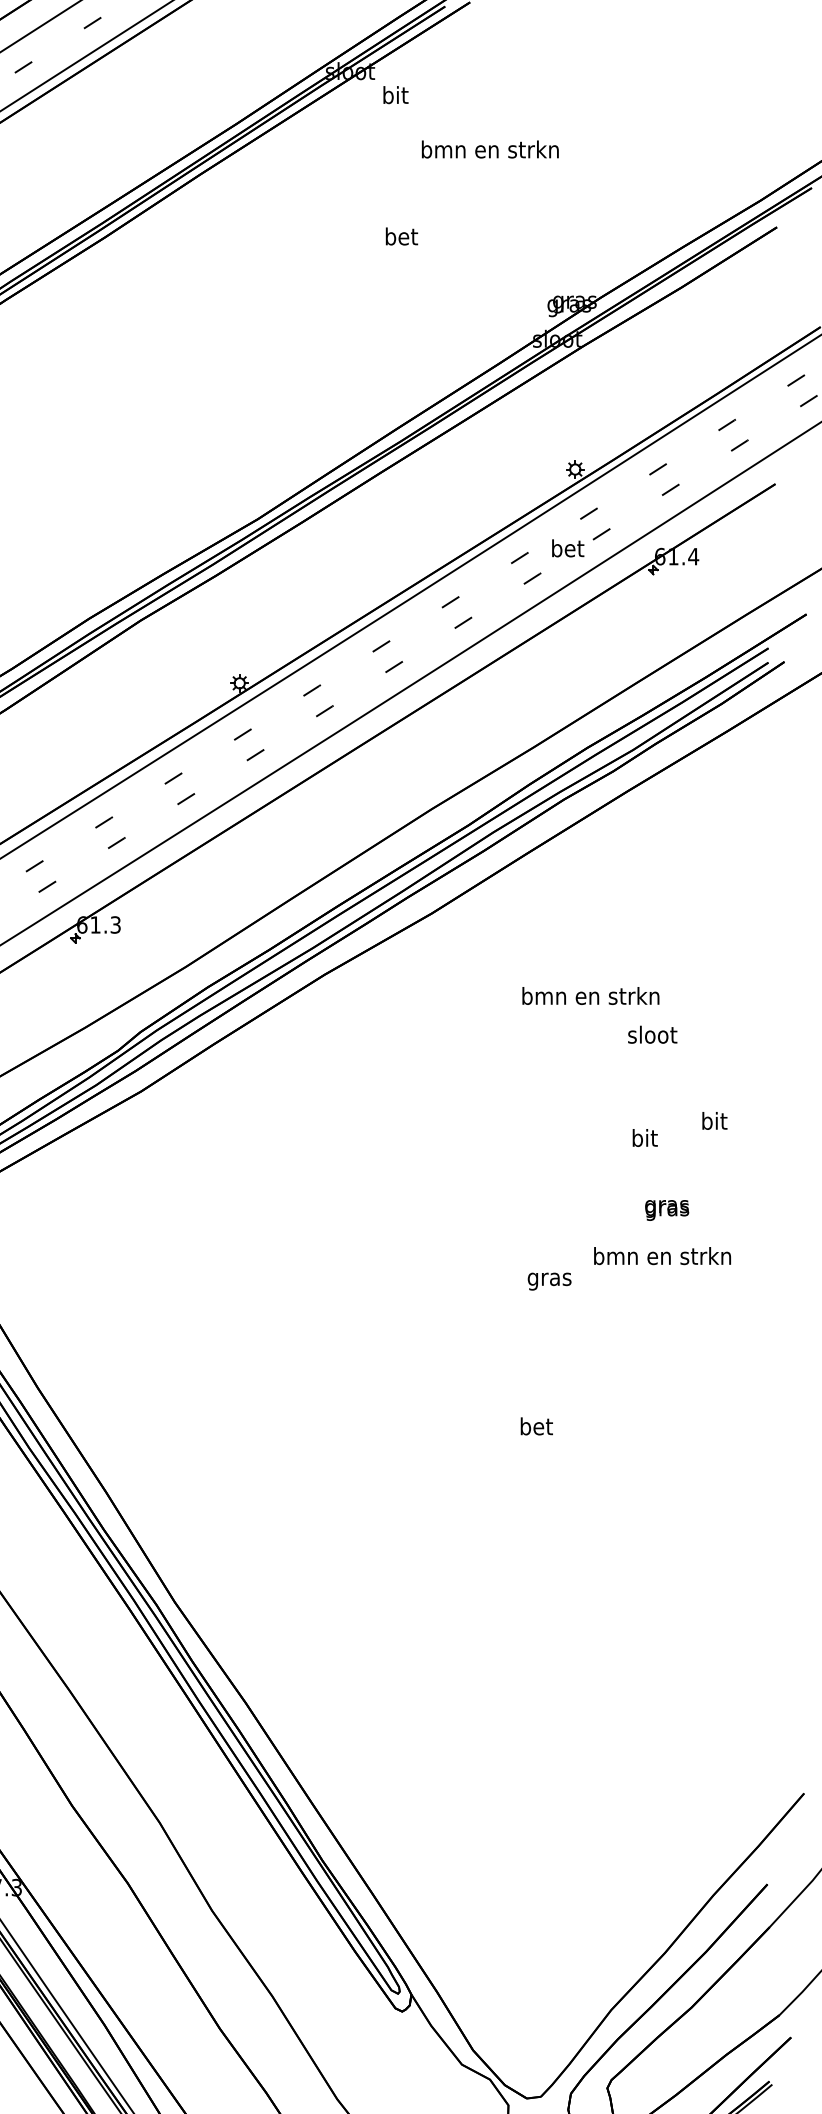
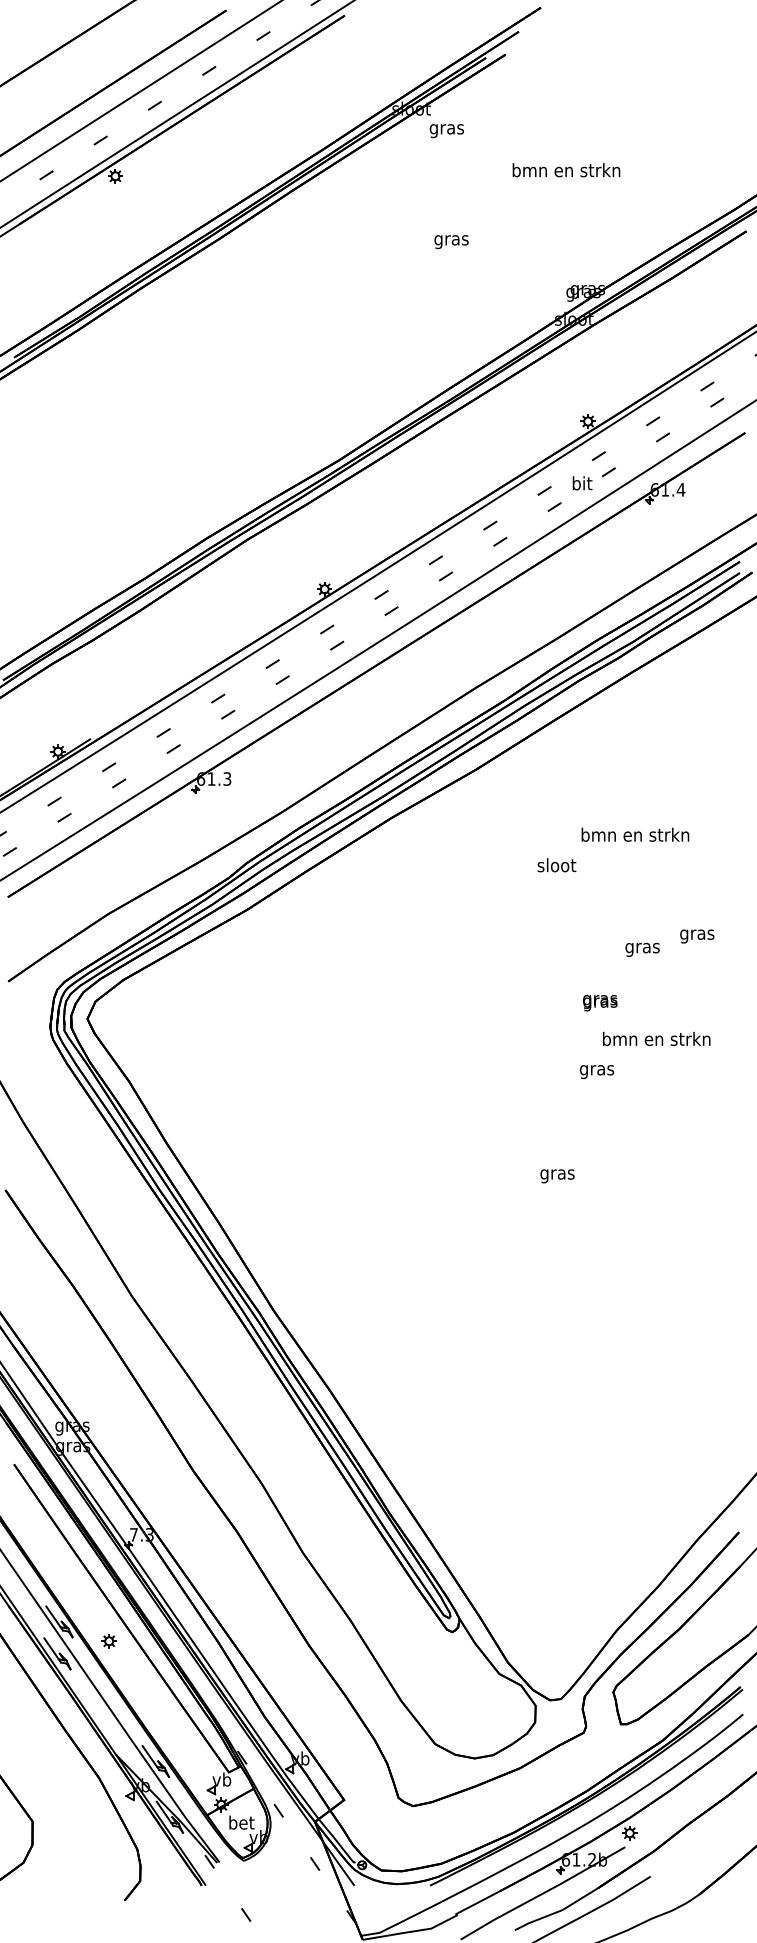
text: (394, 97) -> (446, 129), bit -> gras
text: (490, 149) -> (566, 170), moved
text: (401, 239) -> (451, 240), bet -> gras
text: (568, 548) -> (582, 483), bet -> bit
text: (590, 995) -> (635, 834), moved
text: (652, 1035) -> (556, 865), moved
text: (714, 1122) -> (697, 934), bit -> gras
text: (644, 1139) -> (642, 947), bit -> gras
text: (667, 1210) -> (600, 1003), moved
text: (550, 1282) -> (597, 1072), moved
text: (536, 1428) -> (557, 1174), bet -> gras

